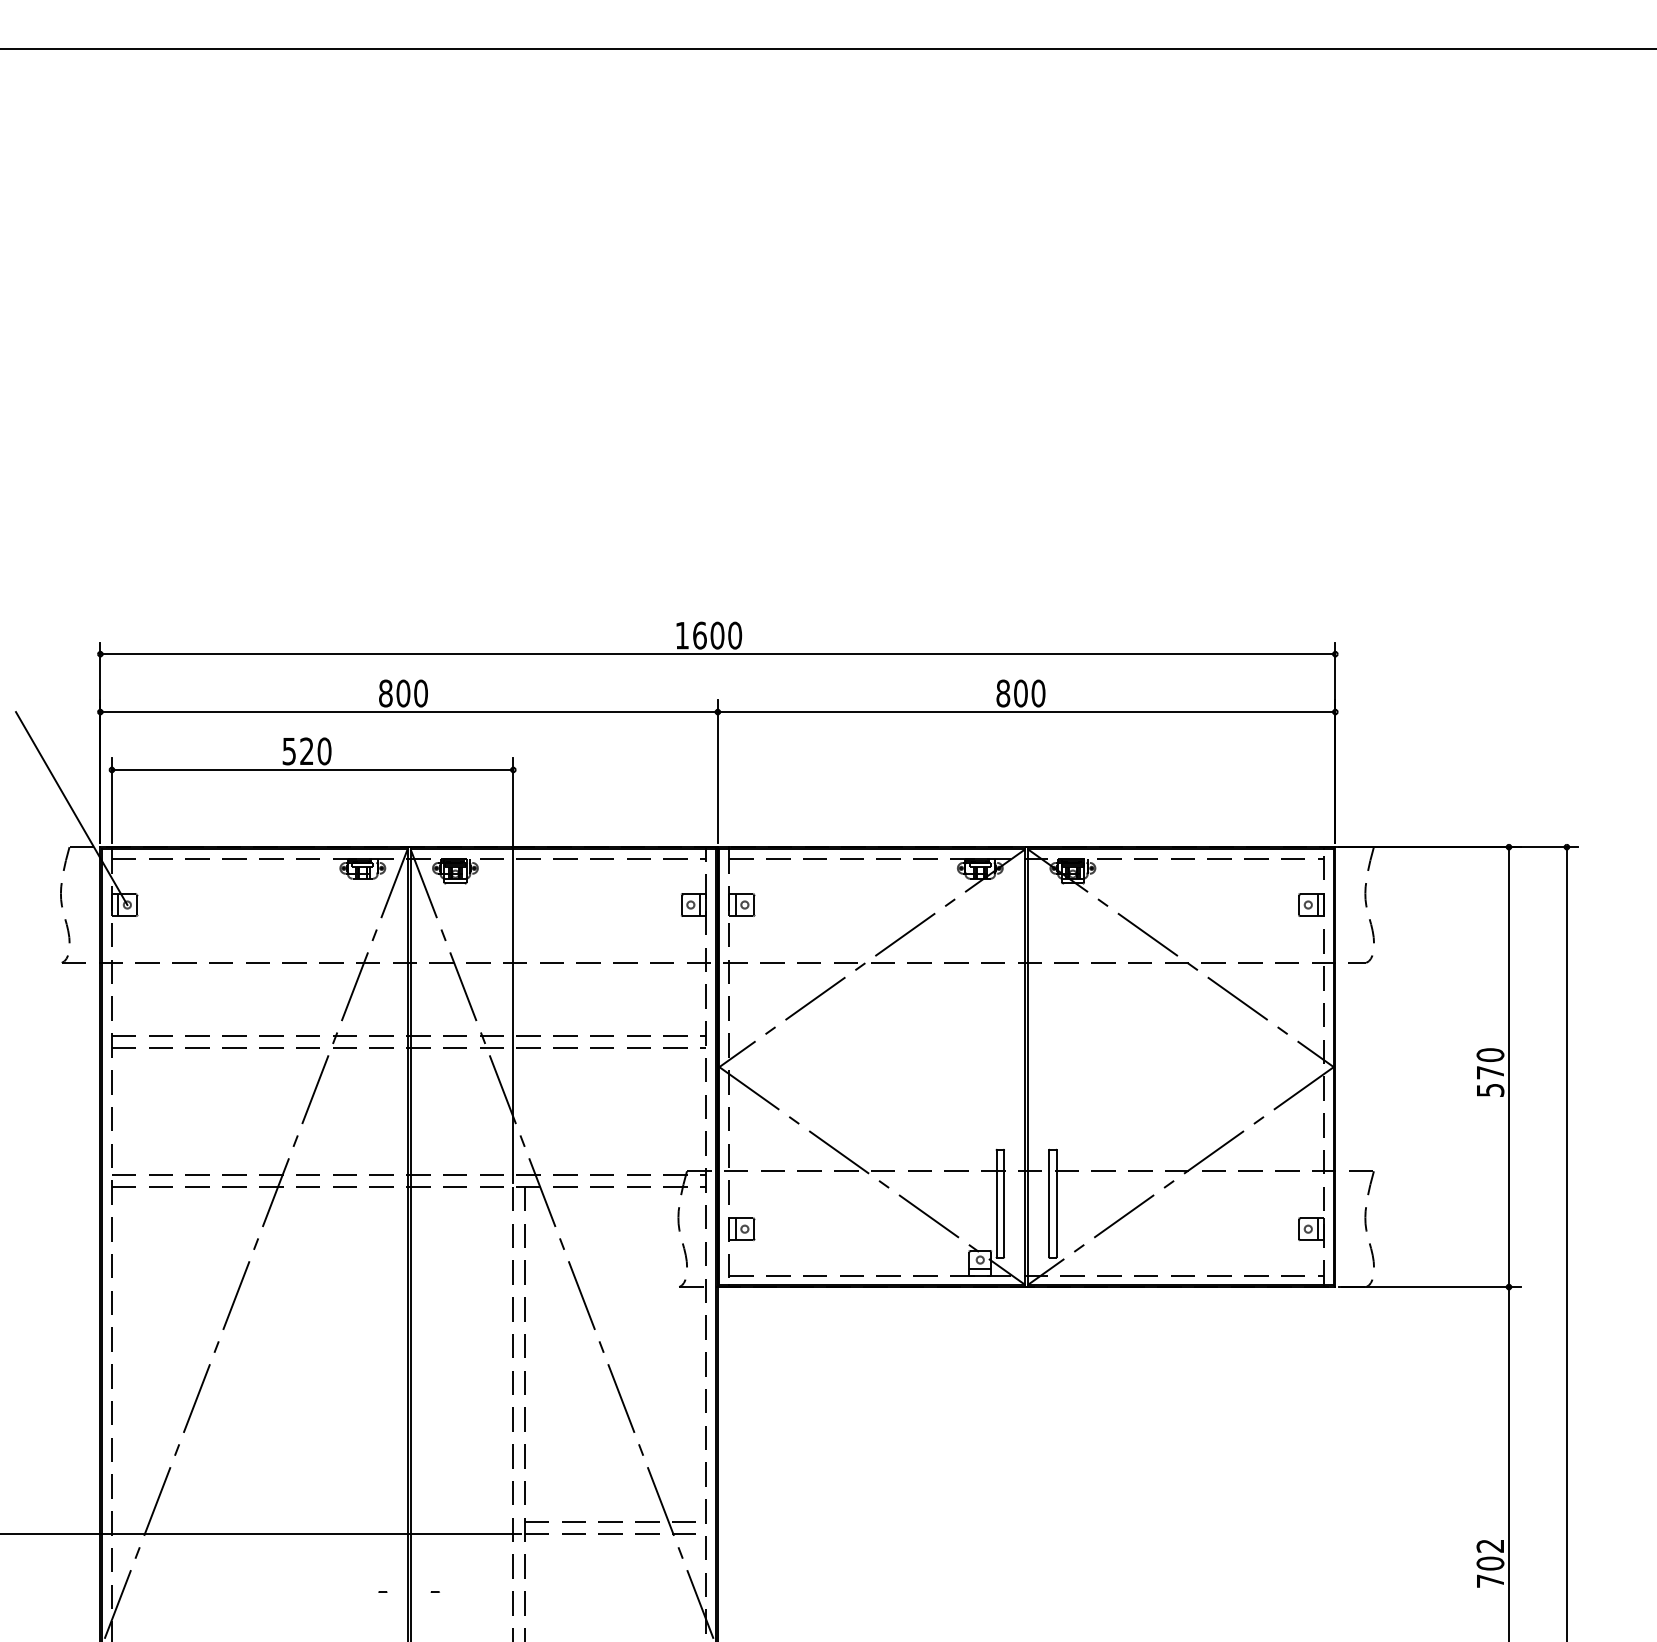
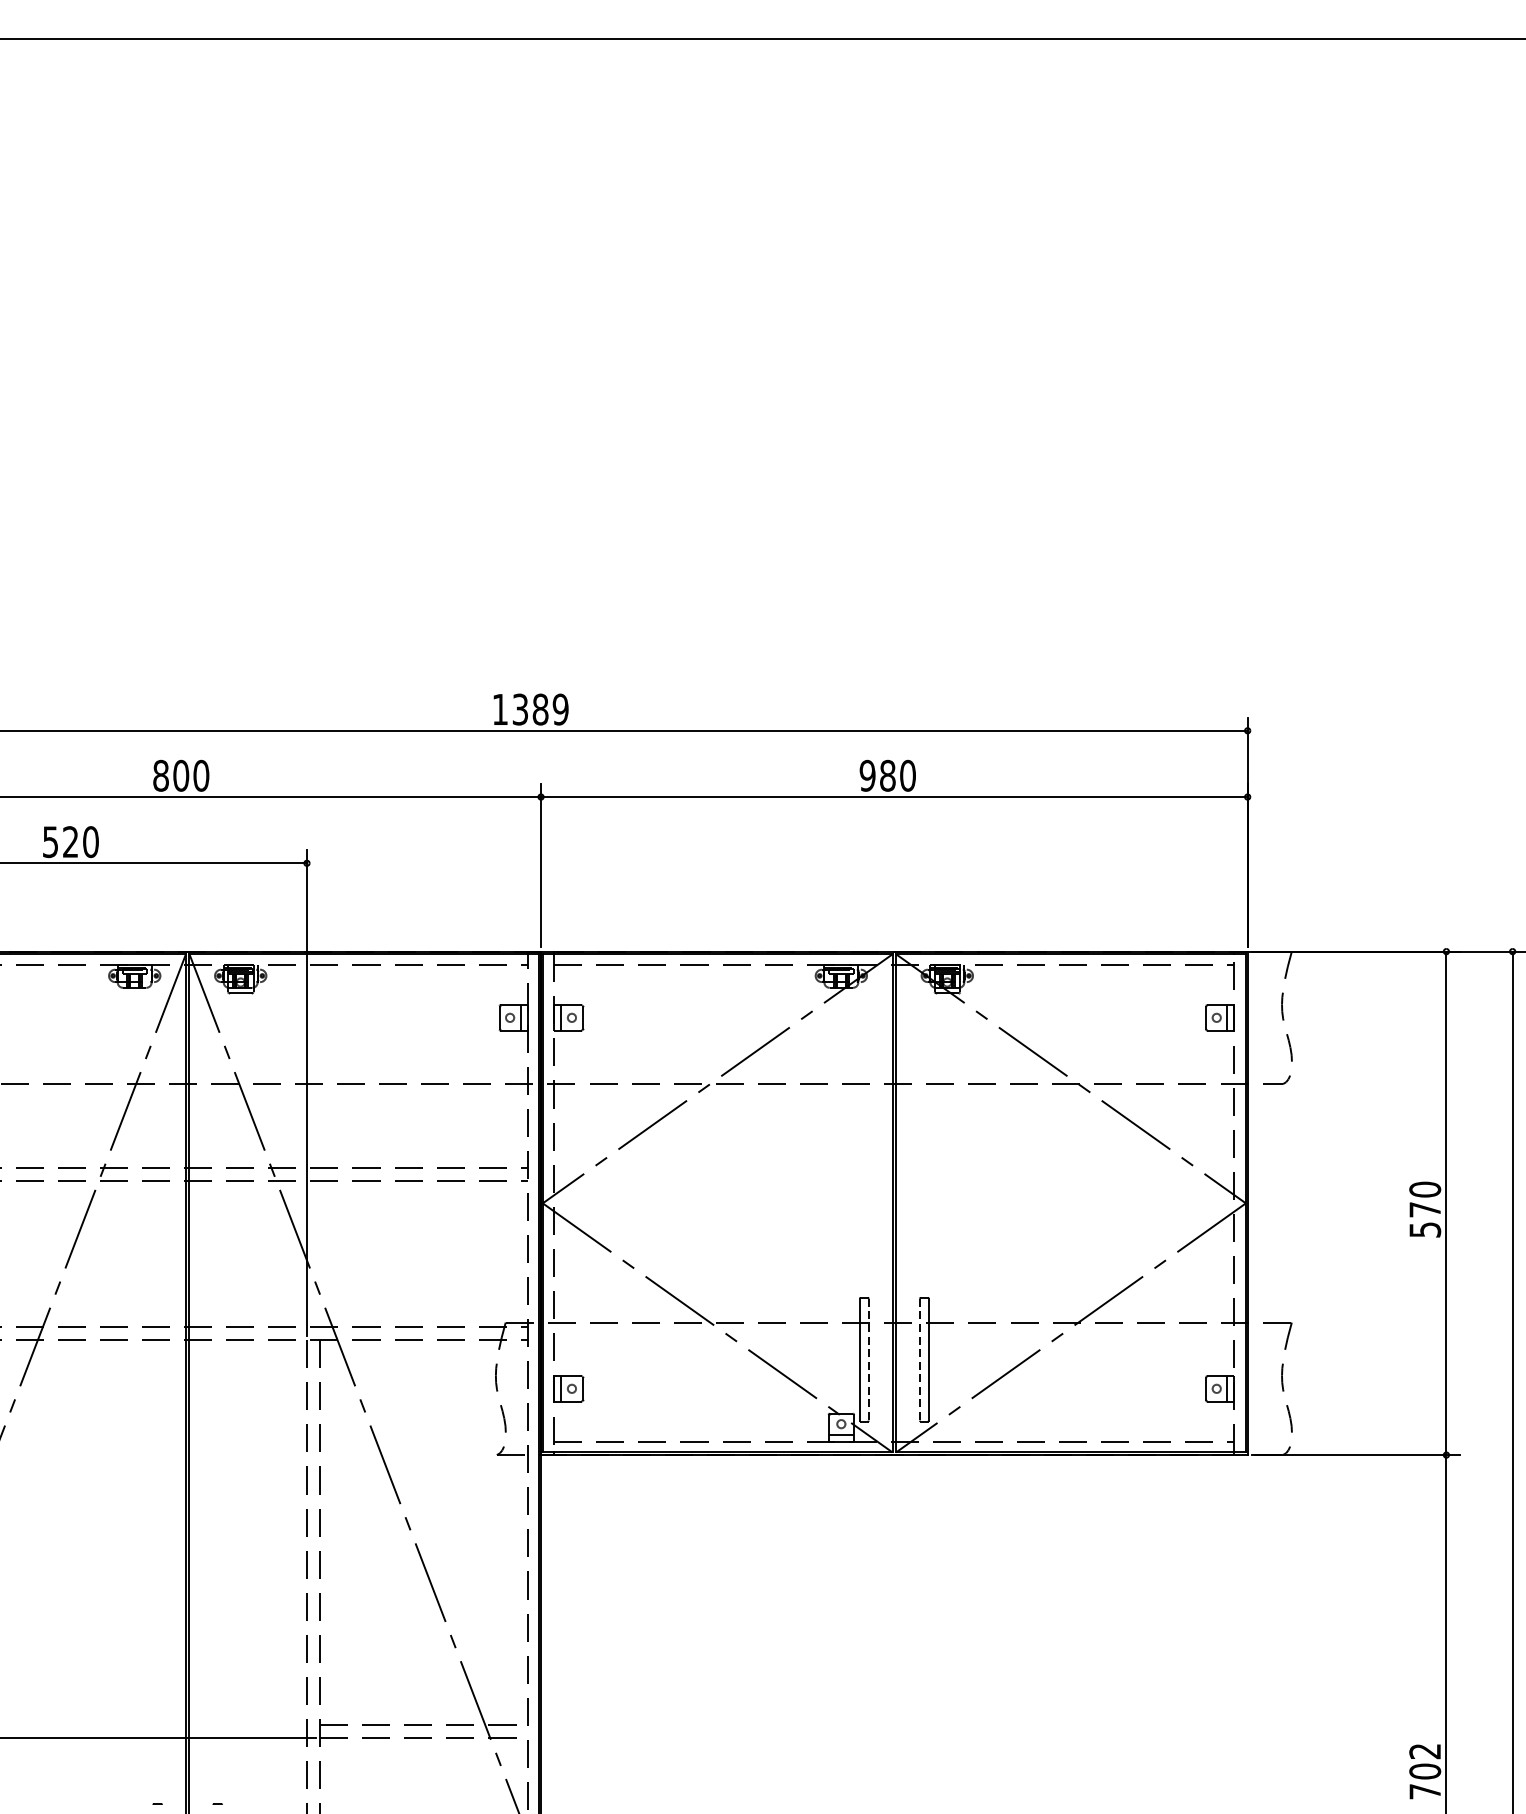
text: (717, 635) -> (540, 709), 1600 -> 1389
text: (1011, 693) -> (877, 775), 800 -> 980
line: (1004, 1204) -> (869, 1360), solid -> dashed
line: (1048, 1204) -> (919, 1360), solid -> dashed

